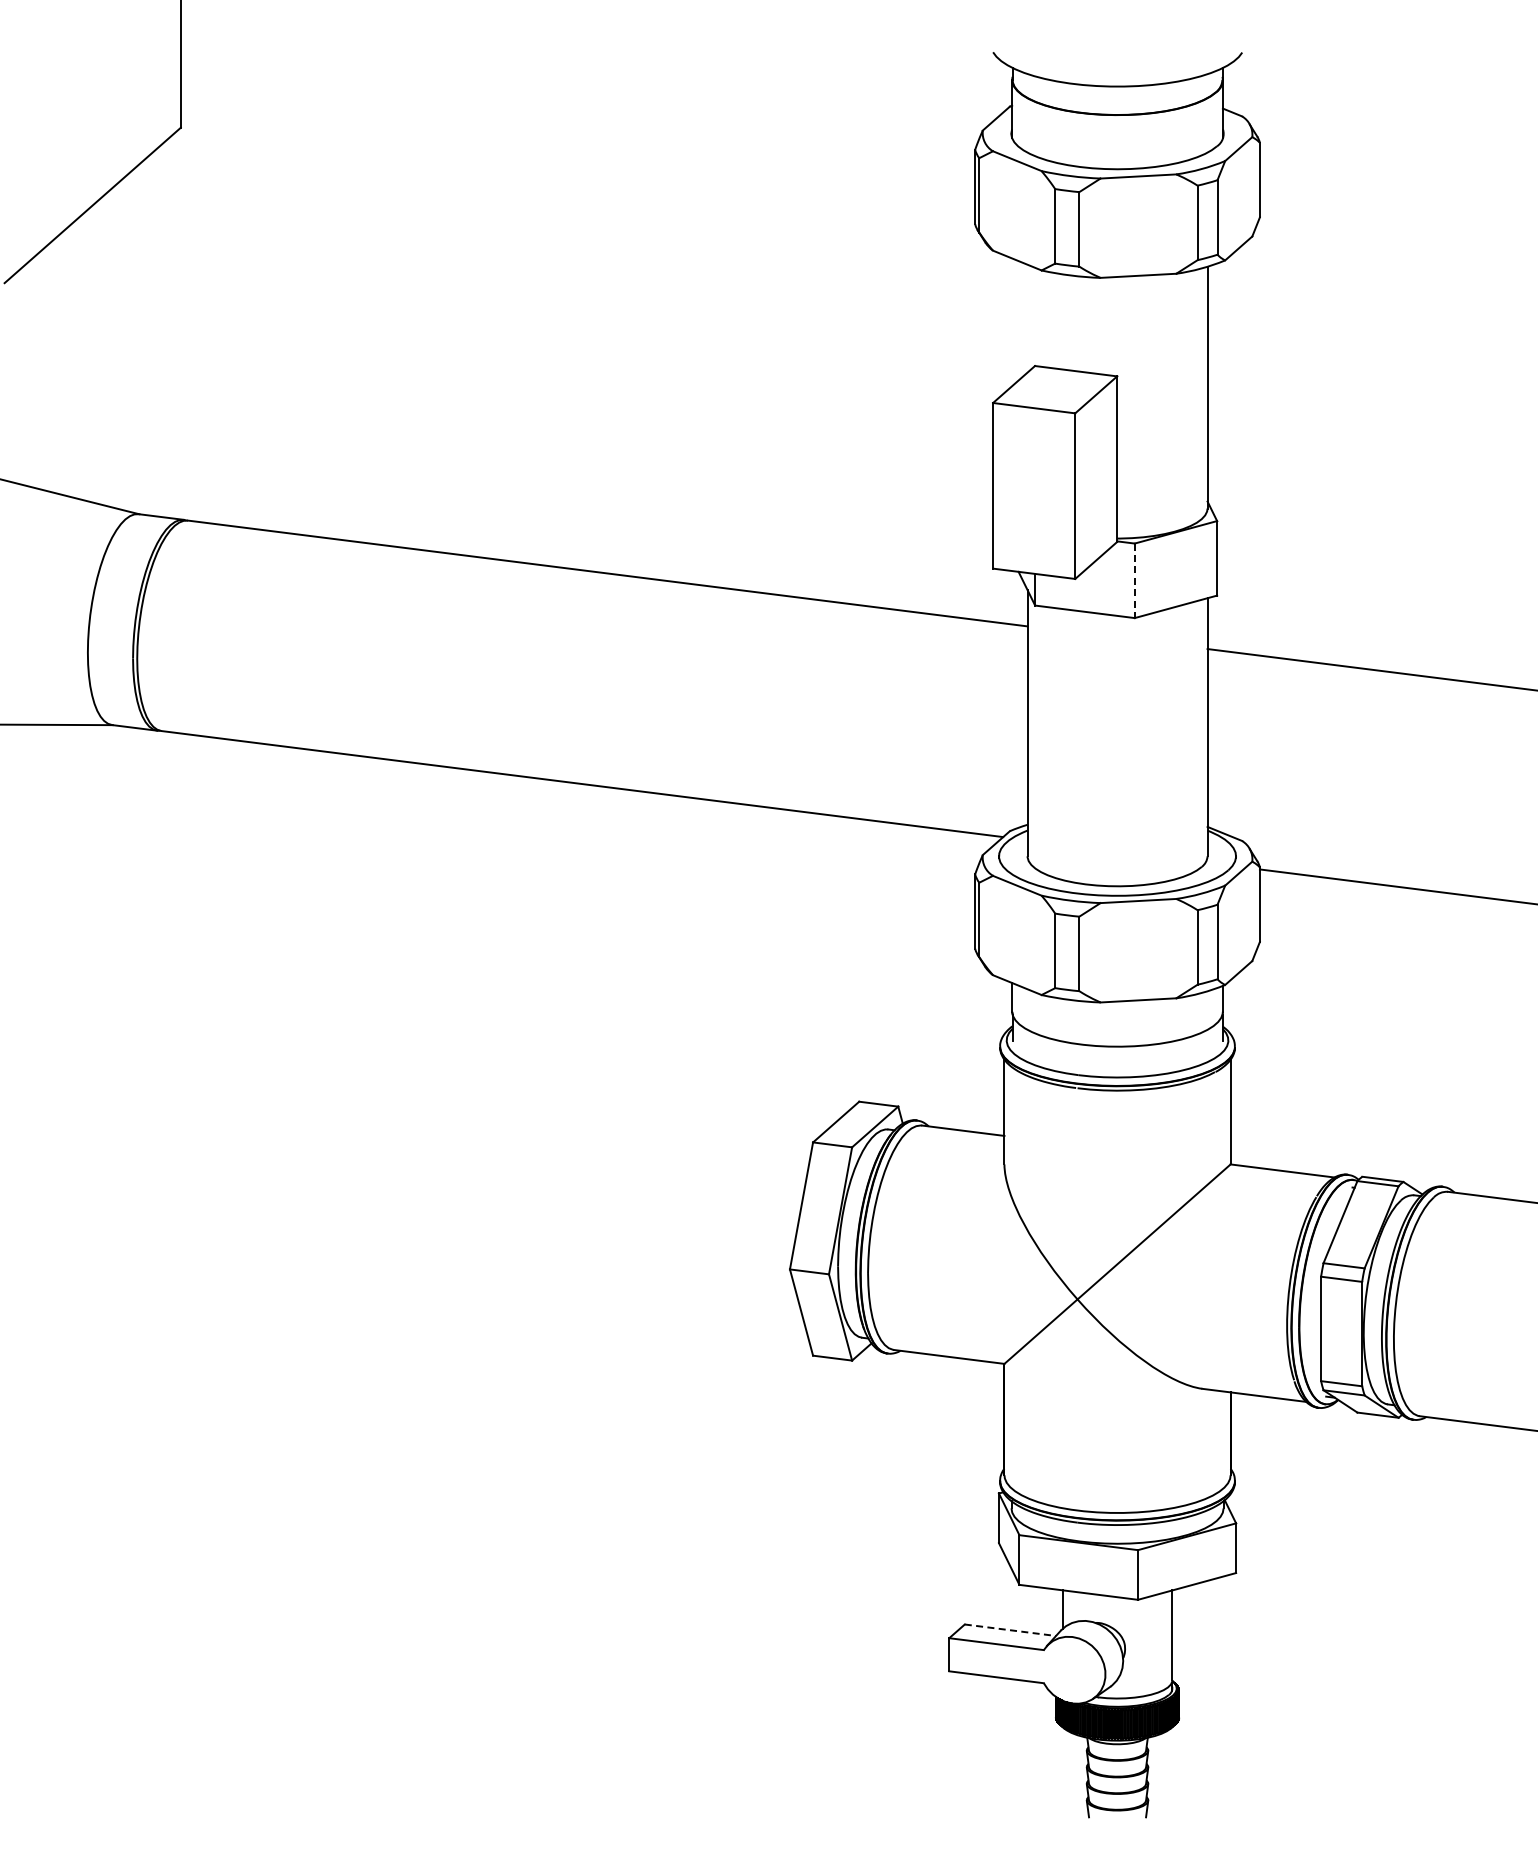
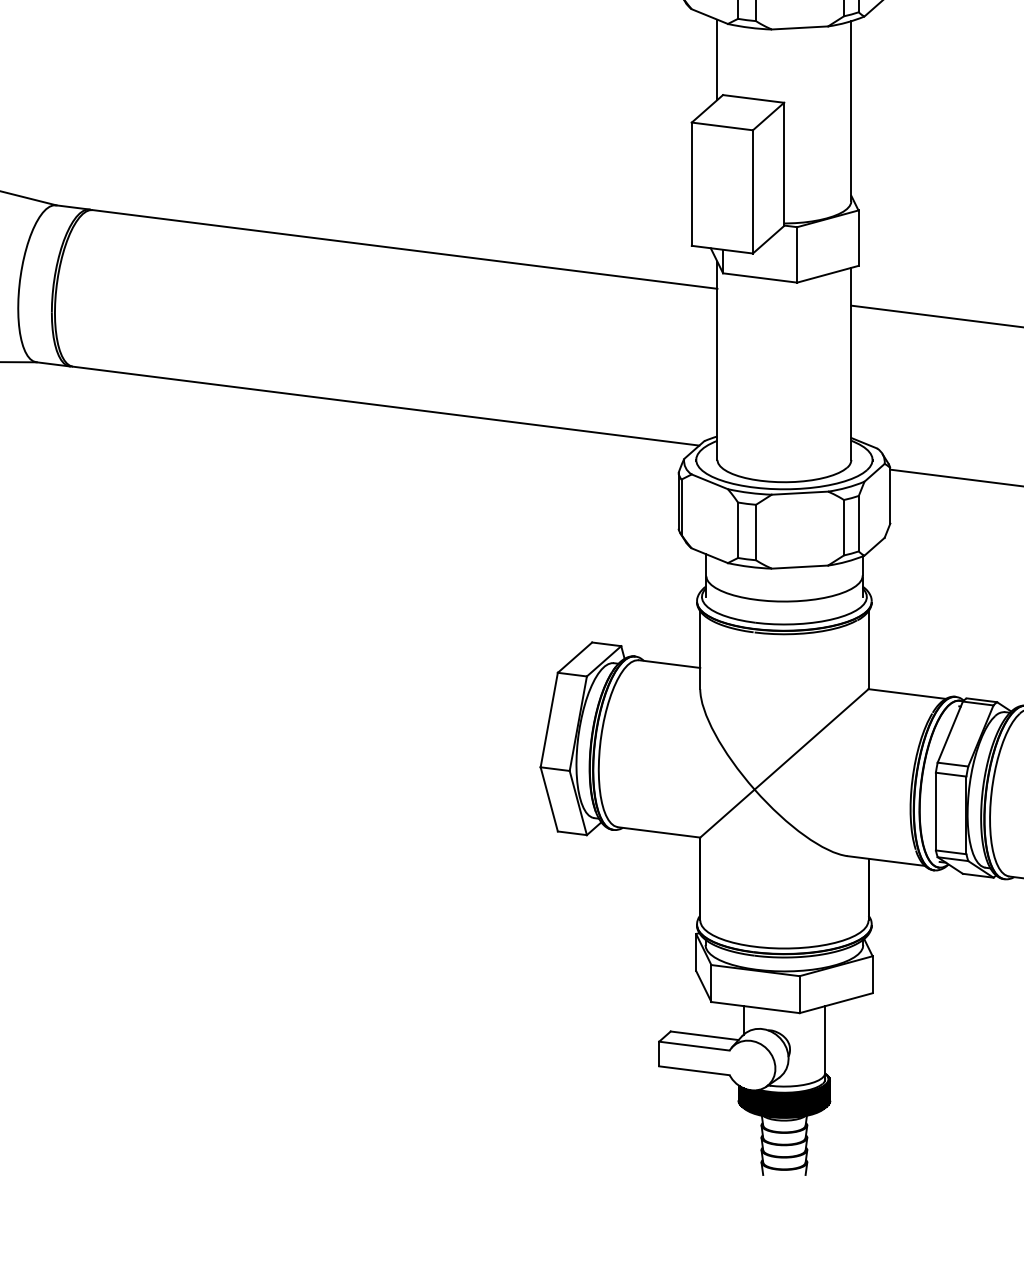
line: (1027, 318) -> (717, 59), added
line: (1134, 581) -> (797, 255), dashed -> solid
line: (1010, 1630) -> (704, 1035), dashed -> solid

